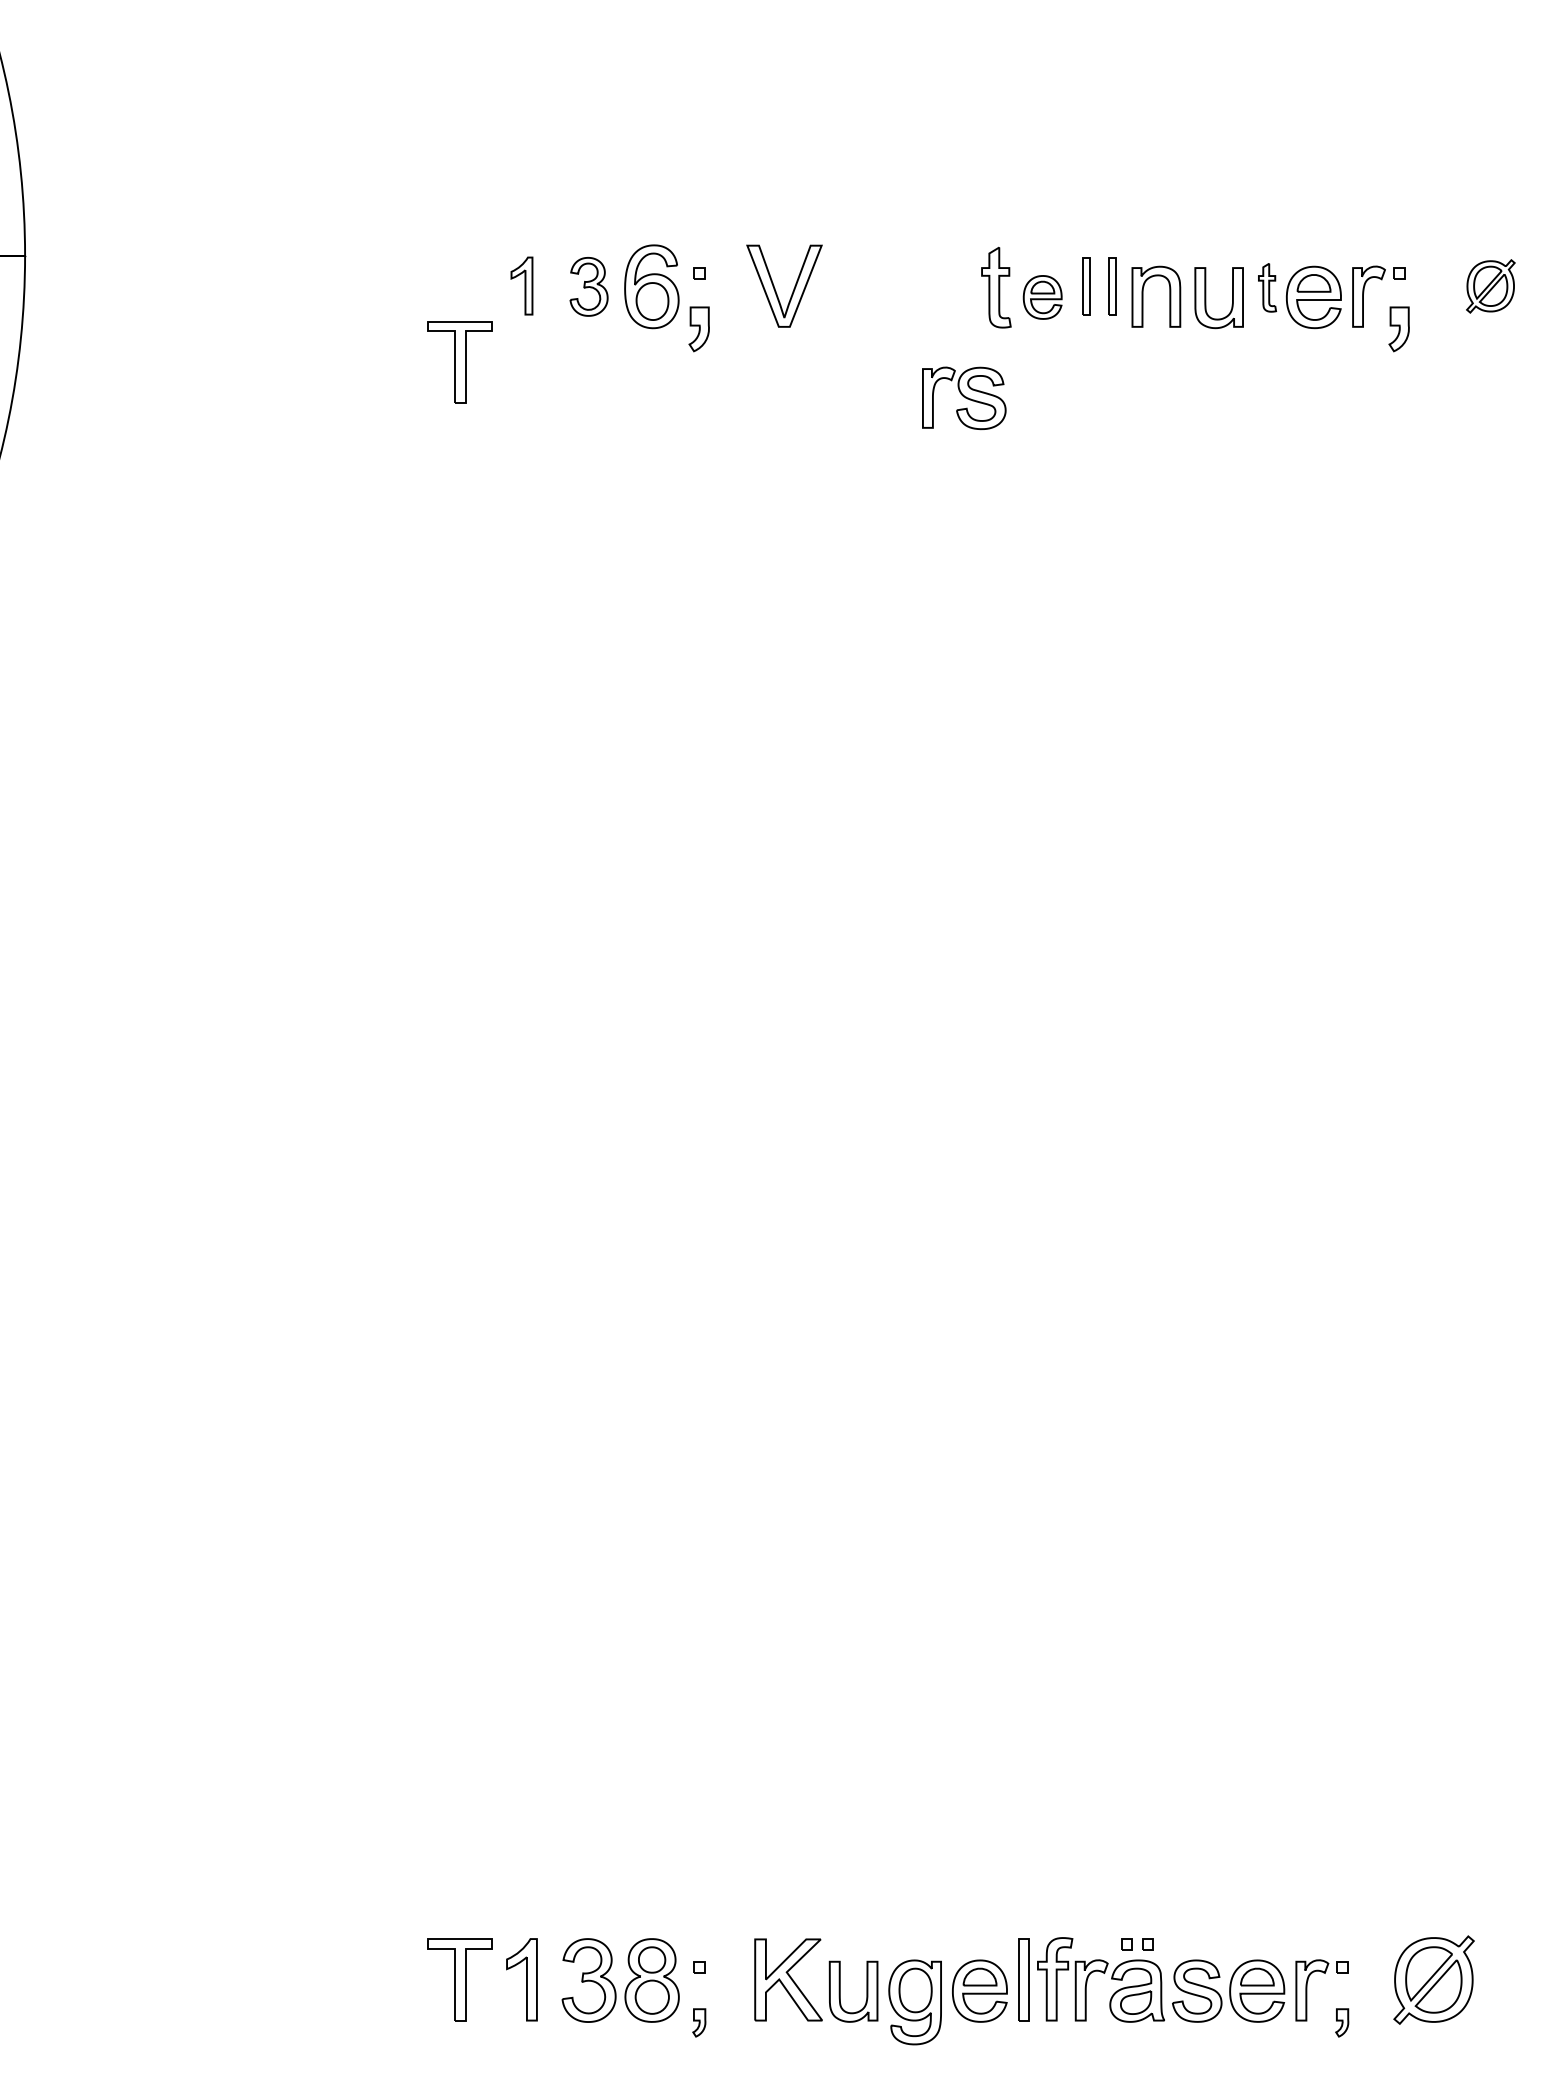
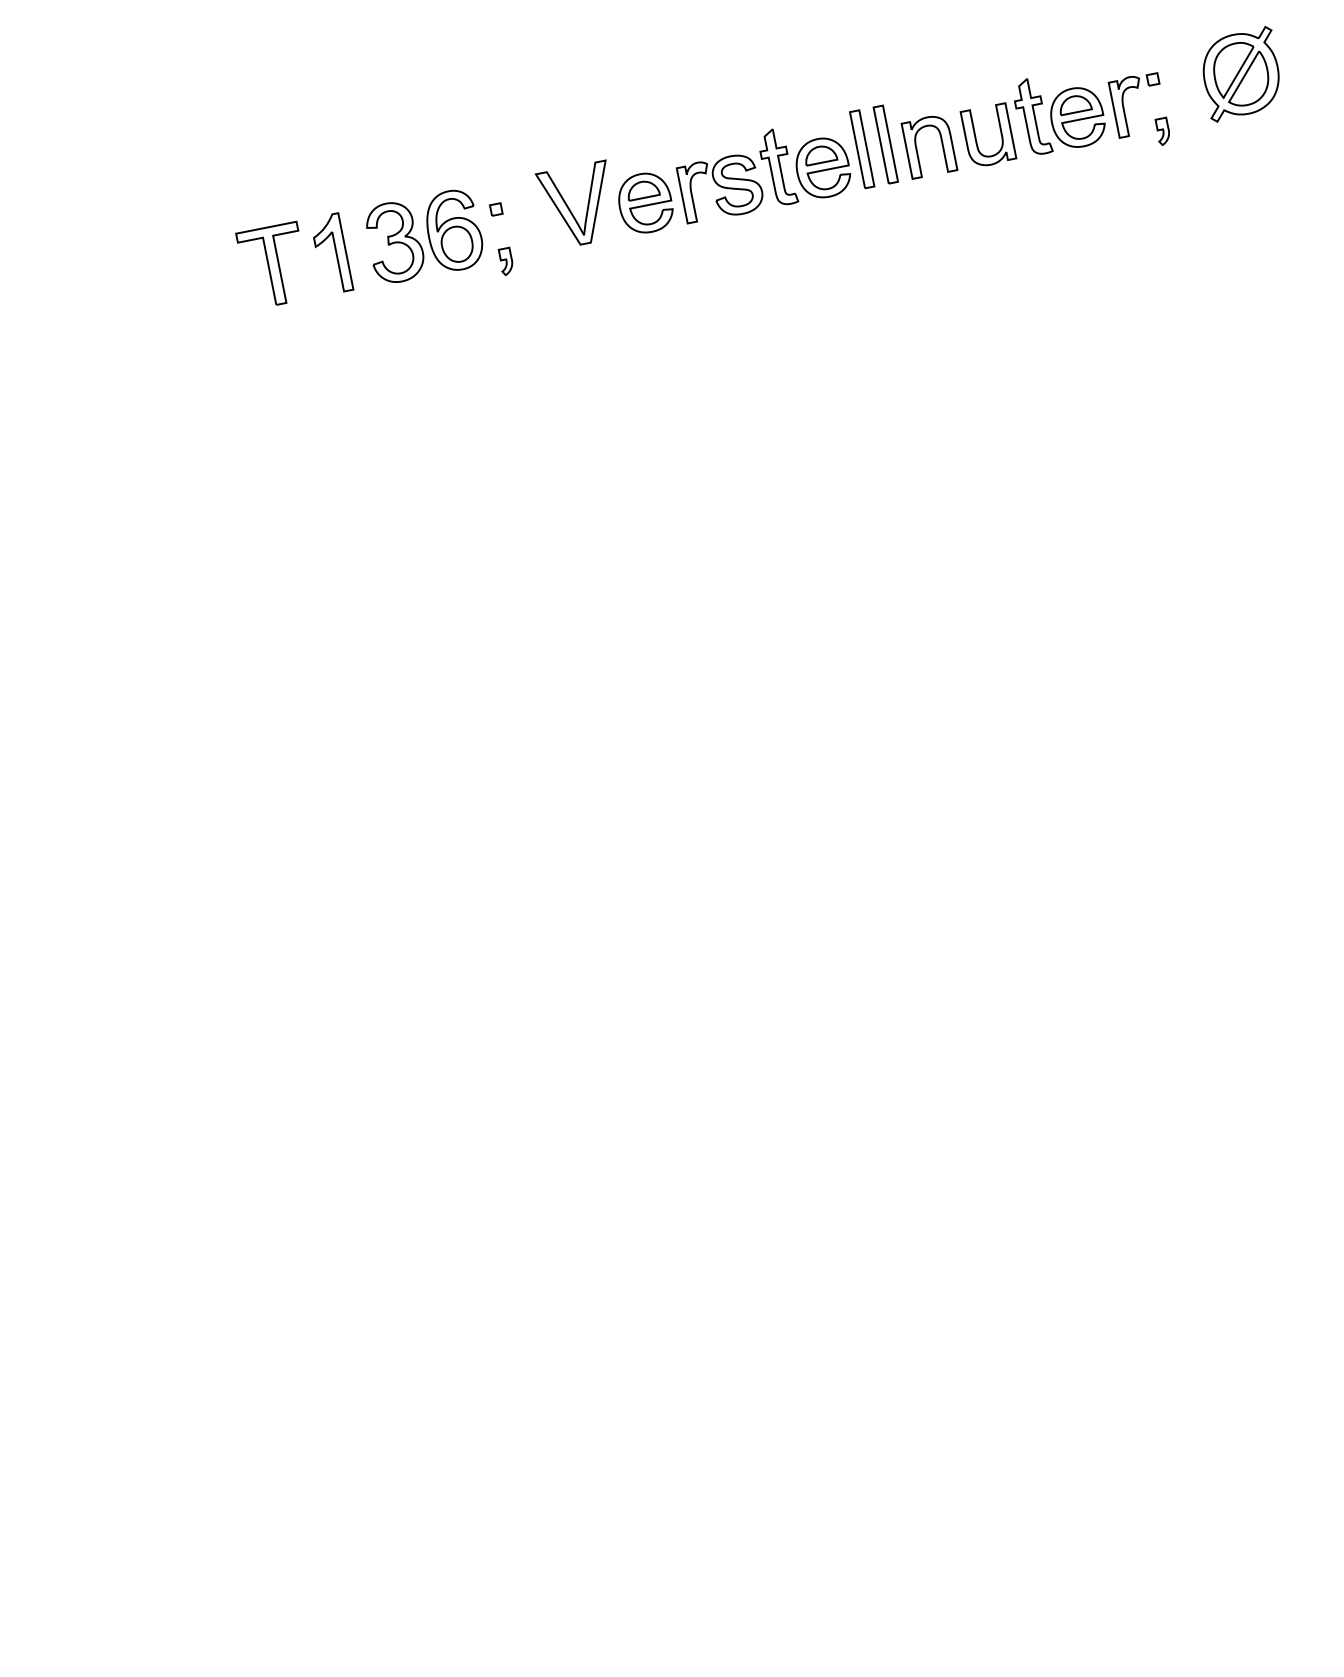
part: (521, 285) -> (331, 253), size x1.43
part: (588, 286) -> (394, 242), size x1.43
part: (1086, 286) -> (861, 149), size x1.43
part: (1111, 286) -> (885, 144), size x1.43
part: (1490, 286) -> (1241, 74), size x1.67
part: (1267, 287) -> (1032, 116), size x1.67
part: (853, 297) -> (645, 203), added
part: (1042, 297) -> (822, 168), size x1.43
part: (699, 328) -> (506, 260), size x0.62
part: (1398, 328) -> (1162, 131), size x0.62
part: (459, 362) -> (273, 266), moved
part: (964, 398) -> (721, 188), moved

